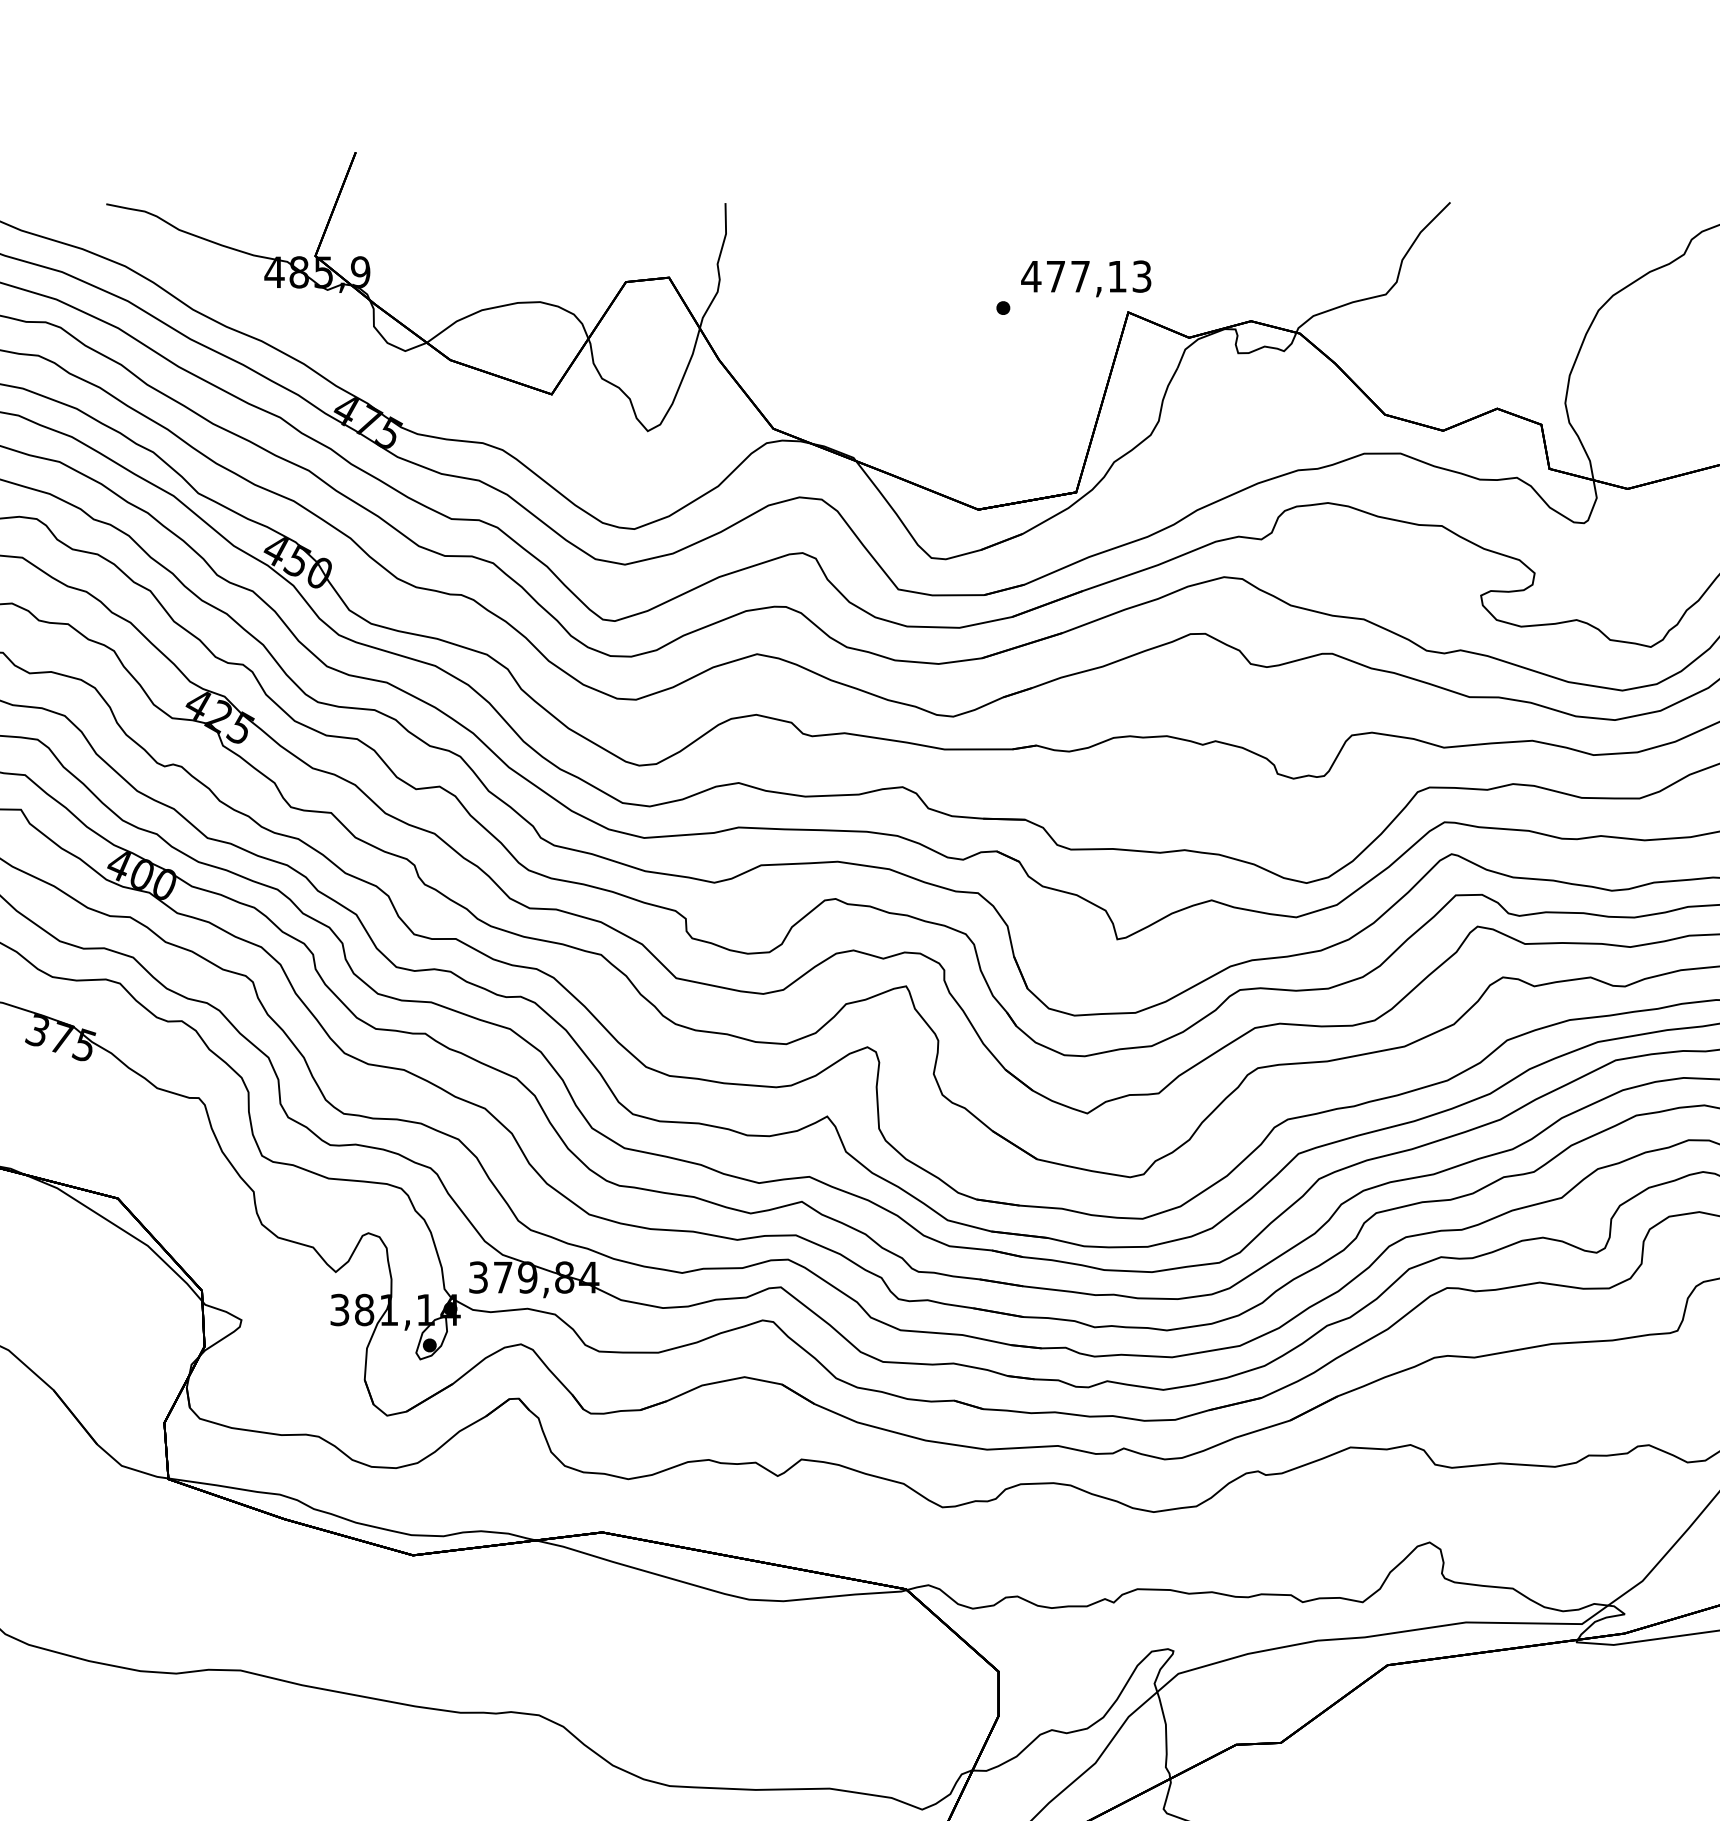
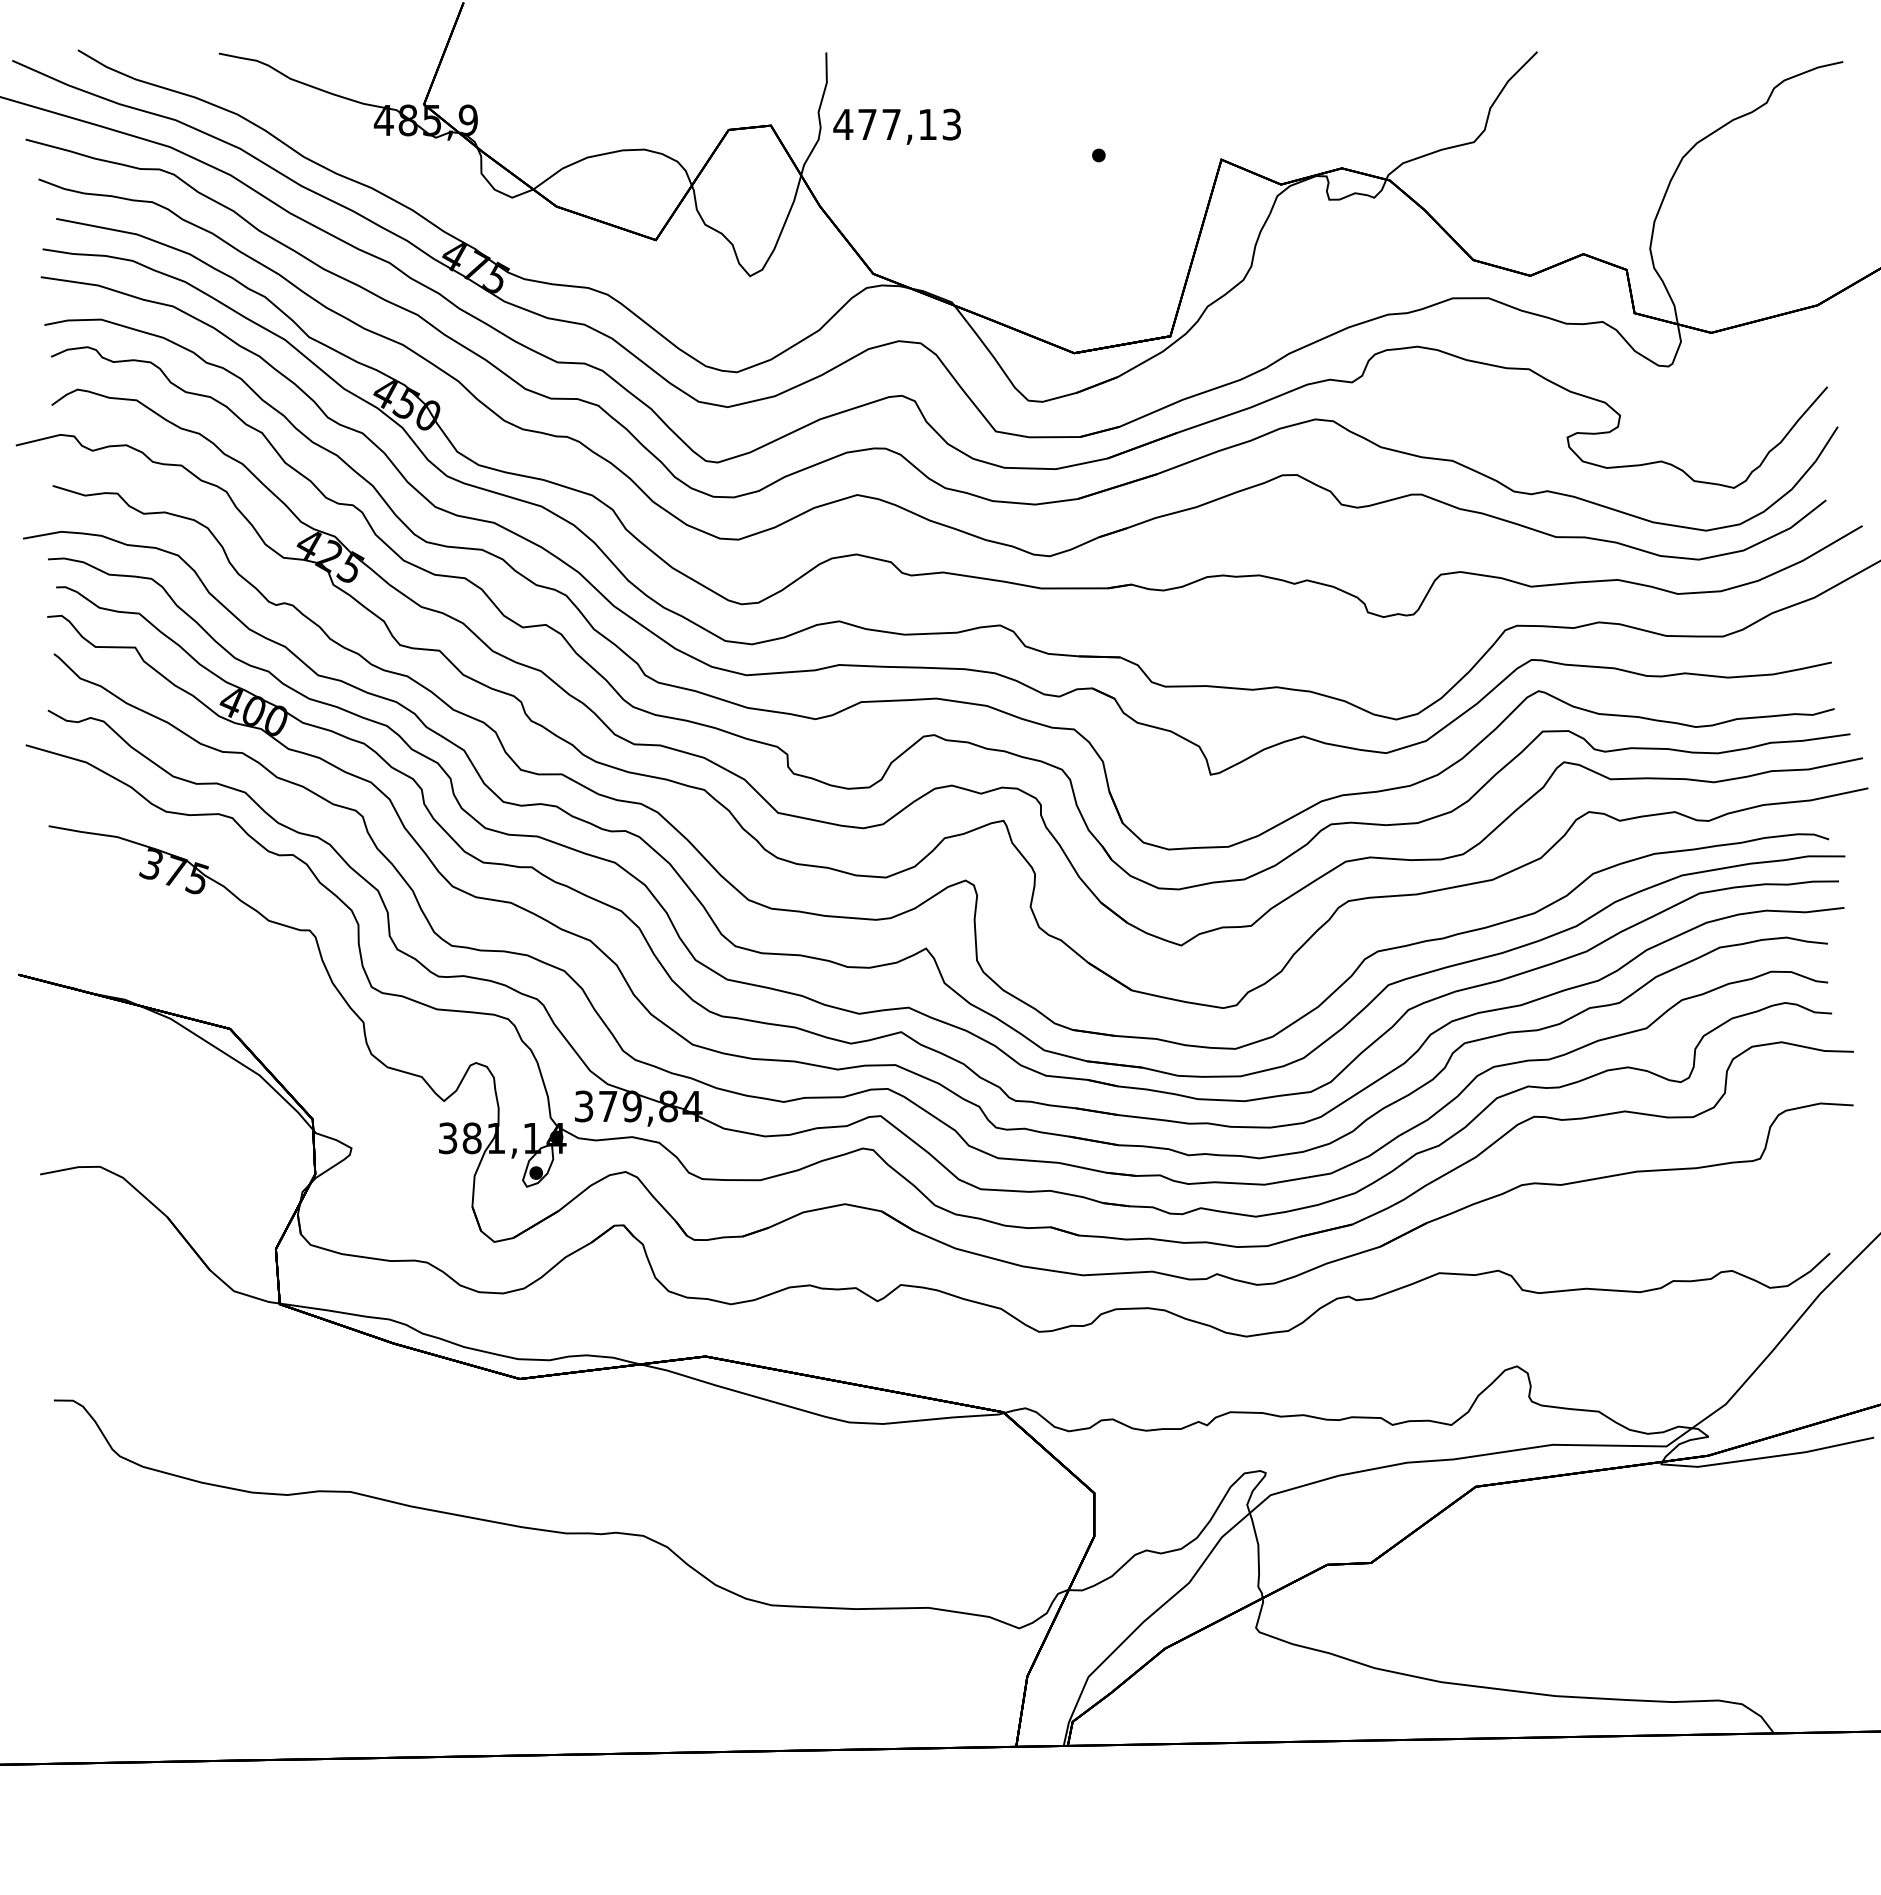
text: (1085, 278) -> (896, 126), moved

